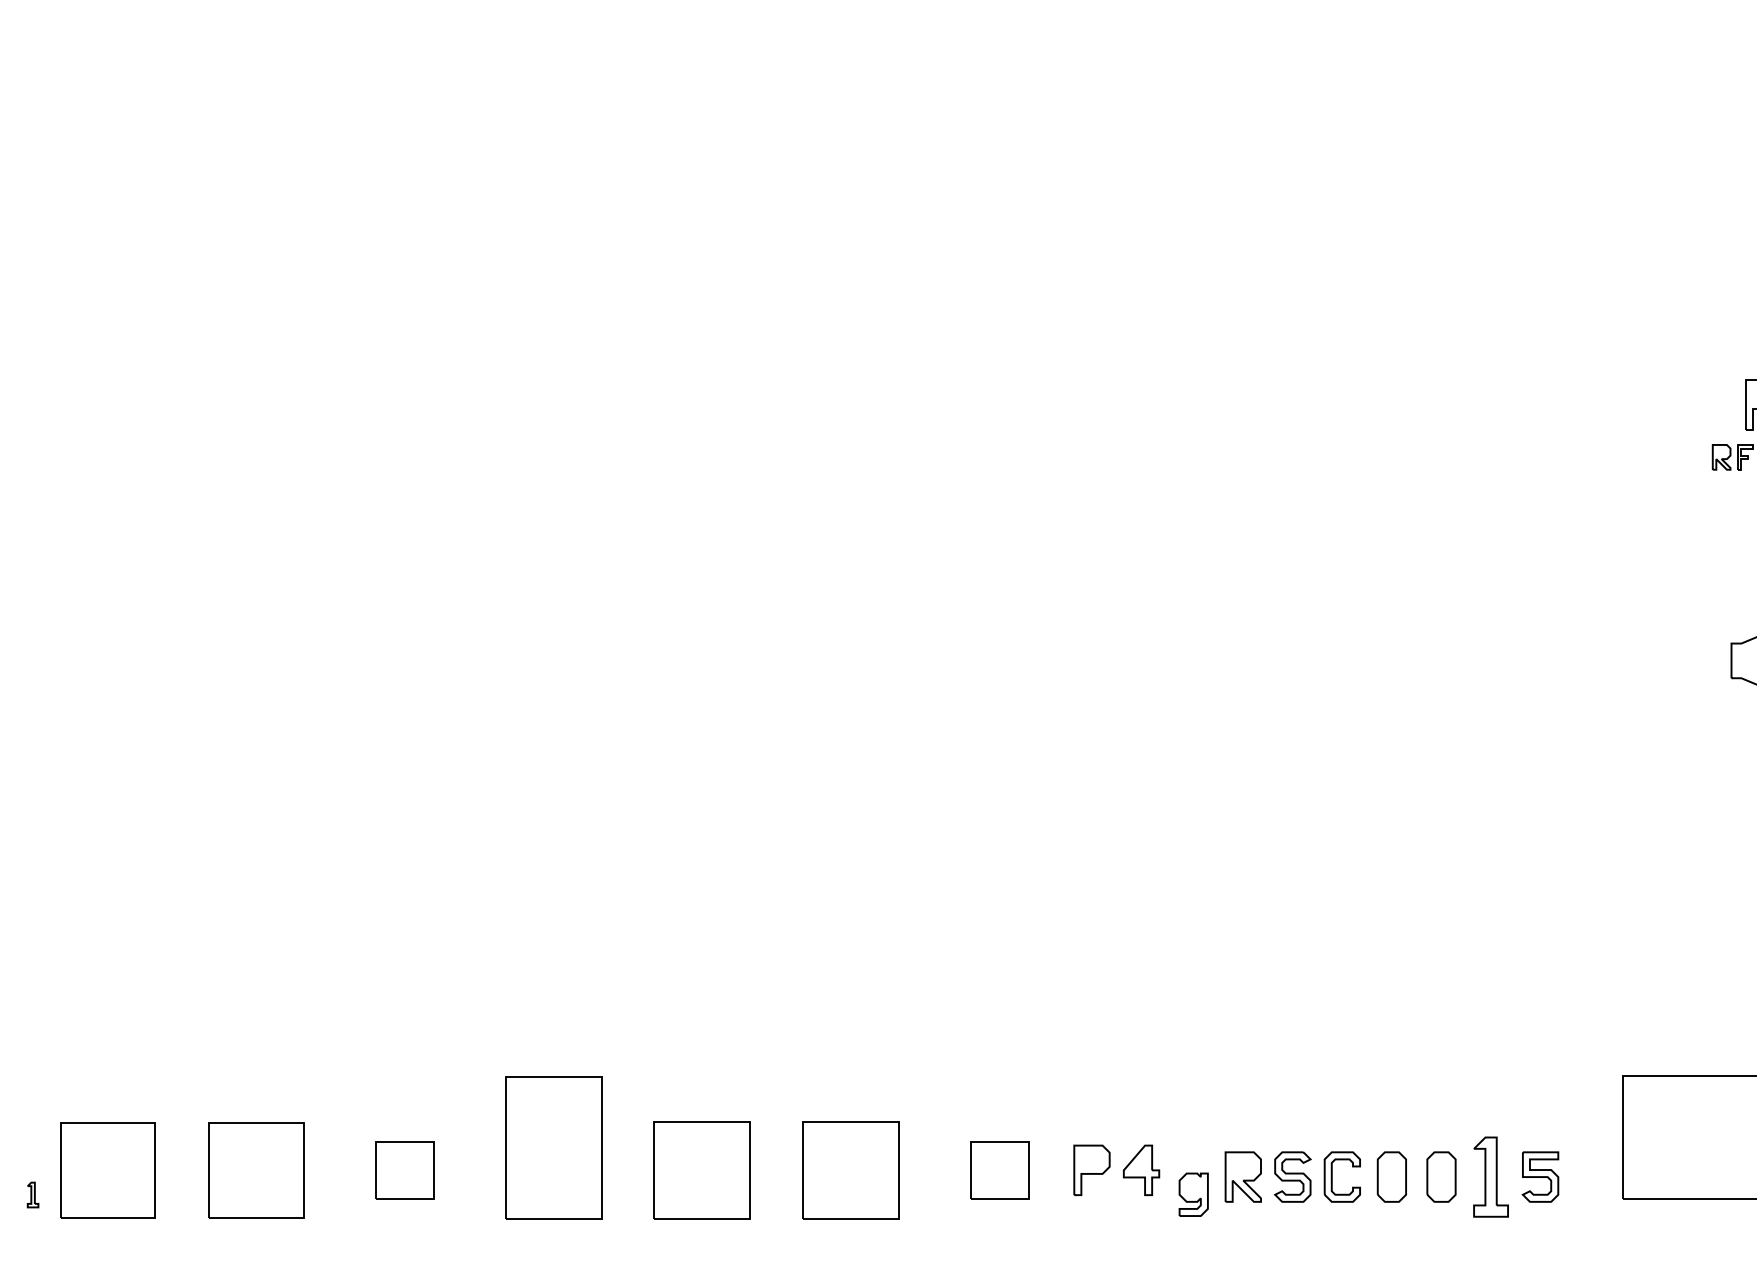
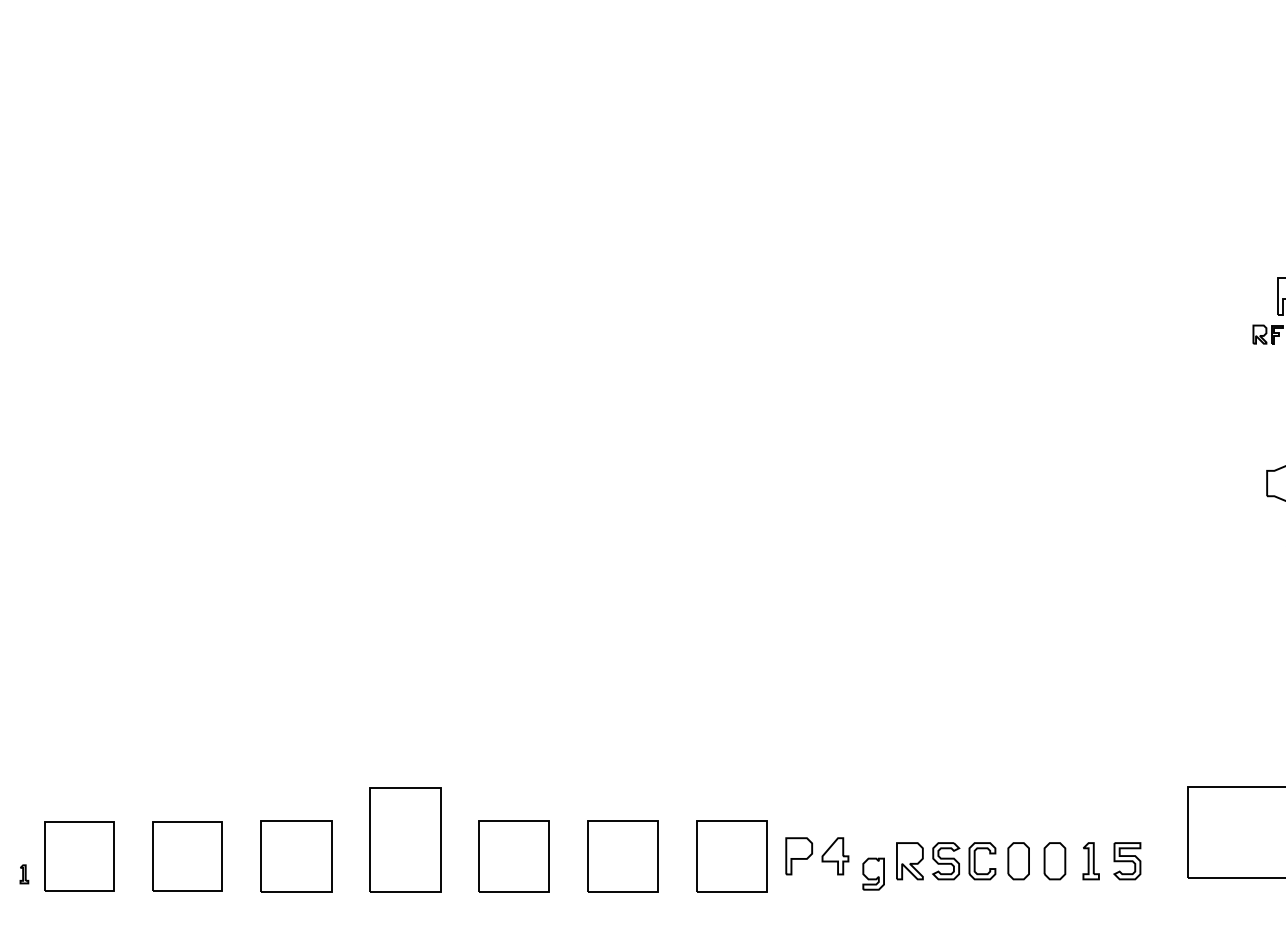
part: (404, 1170) -> (296, 856), size x1.67
part: (999, 1170) -> (731, 856), size x1.67
part: (1490, 1176) -> (1090, 860), size x0.62

